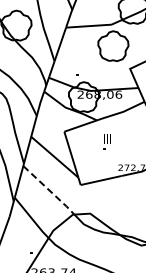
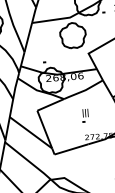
part: (106, 141) -> (85, 115), moved
line: (50, 190) -> (29, 161), dashed -> solid

